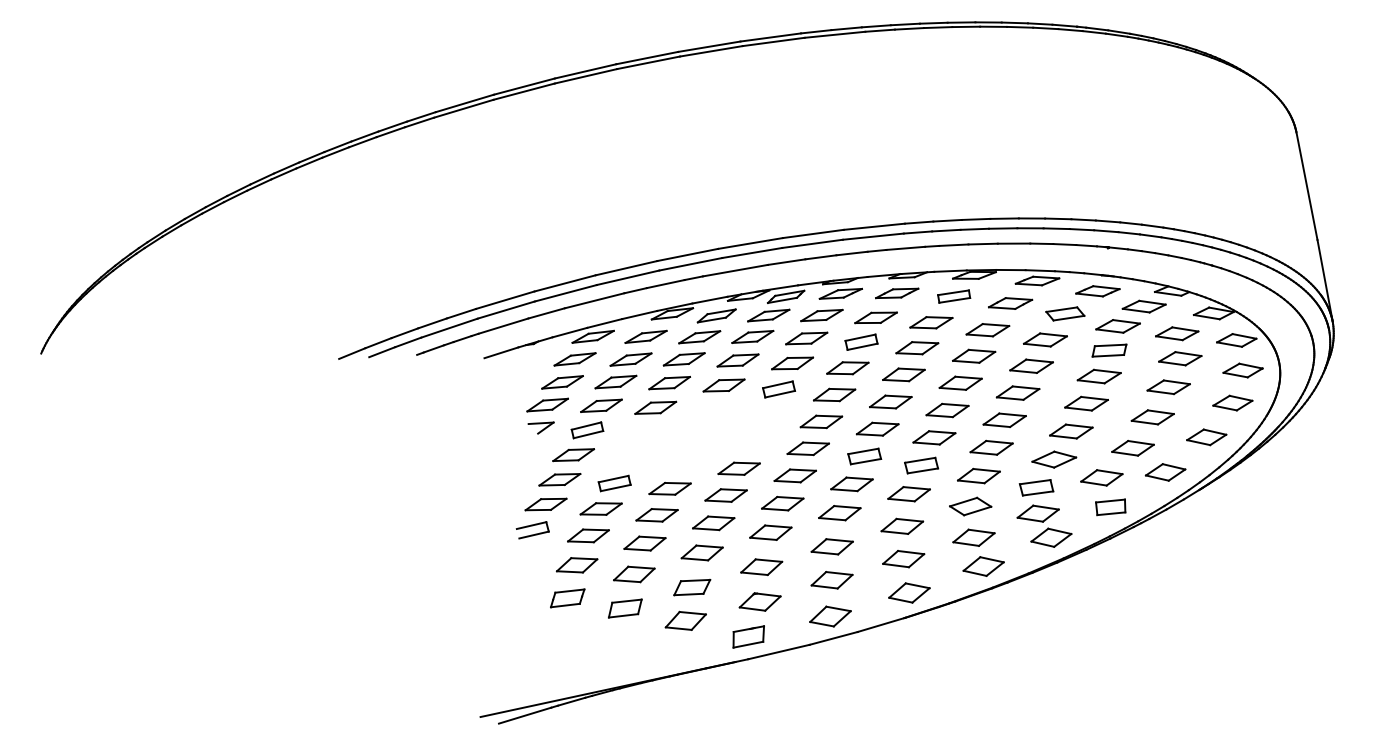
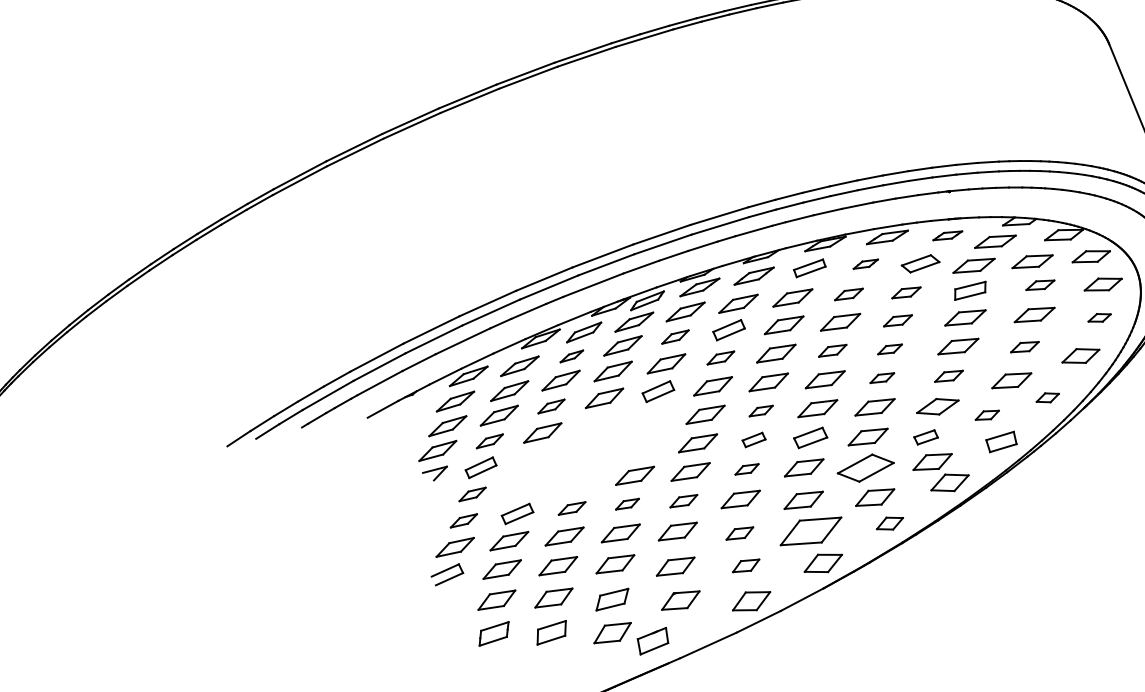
part: (1097, 291) -> (947, 236), size x0.7
part: (1010, 303) -> (865, 264), size x0.6
part: (987, 330) -> (848, 294), size x0.7
part: (699, 337) -> (571, 356), size x0.6
part: (806, 338) -> (675, 337), size x0.7
part: (1045, 339) -> (906, 292), size x0.7
part: (1180, 358) -> (1040, 284), size x0.7
part: (1031, 365) -> (897, 320), size x0.7
part: (847, 368) -> (720, 358), size x0.7
part: (960, 382) -> (832, 350), size x0.7
part: (669, 383) -> (551, 406), size x0.7
part: (1017, 392) -> (889, 348), size x0.6
part: (1232, 402) -> (1099, 317), size x0.6
part: (601, 405) -> (489, 441), size x0.7
part: (1152, 417) -> (1024, 347), size x0.7
part: (1004, 419) -> (882, 377), size x0.6
part: (877, 428) -> (761, 410), size x0.6
part: (1071, 431) -> (949, 376), size x0.7
part: (573, 455) -> (472, 494), size x0.7
part: (864, 456) -> (753, 440), size x0.7
part: (1165, 472) -> (1047, 397), size x0.6
part: (1101, 477) -> (986, 414), size x0.6
part: (559, 479) -> (463, 520), size x0.7
part: (851, 484) -> (746, 469), size x0.6
part: (1036, 487) -> (925, 437), size x0.7
part: (669, 488) -> (571, 508), size x0.7
part: (725, 495) -> (626, 504), size x0.6
part: (782, 503) -> (683, 501), size x0.7
part: (970, 506) -> (865, 468), size x1.4
part: (831, 546) -> (739, 533), size x0.7
part: (903, 559) -> (811, 532), size x1.6
part: (983, 566) -> (889, 523), size x0.7
part: (831, 580) -> (745, 566), size x0.7
part: (748, 636) -> (652, 640), moved

